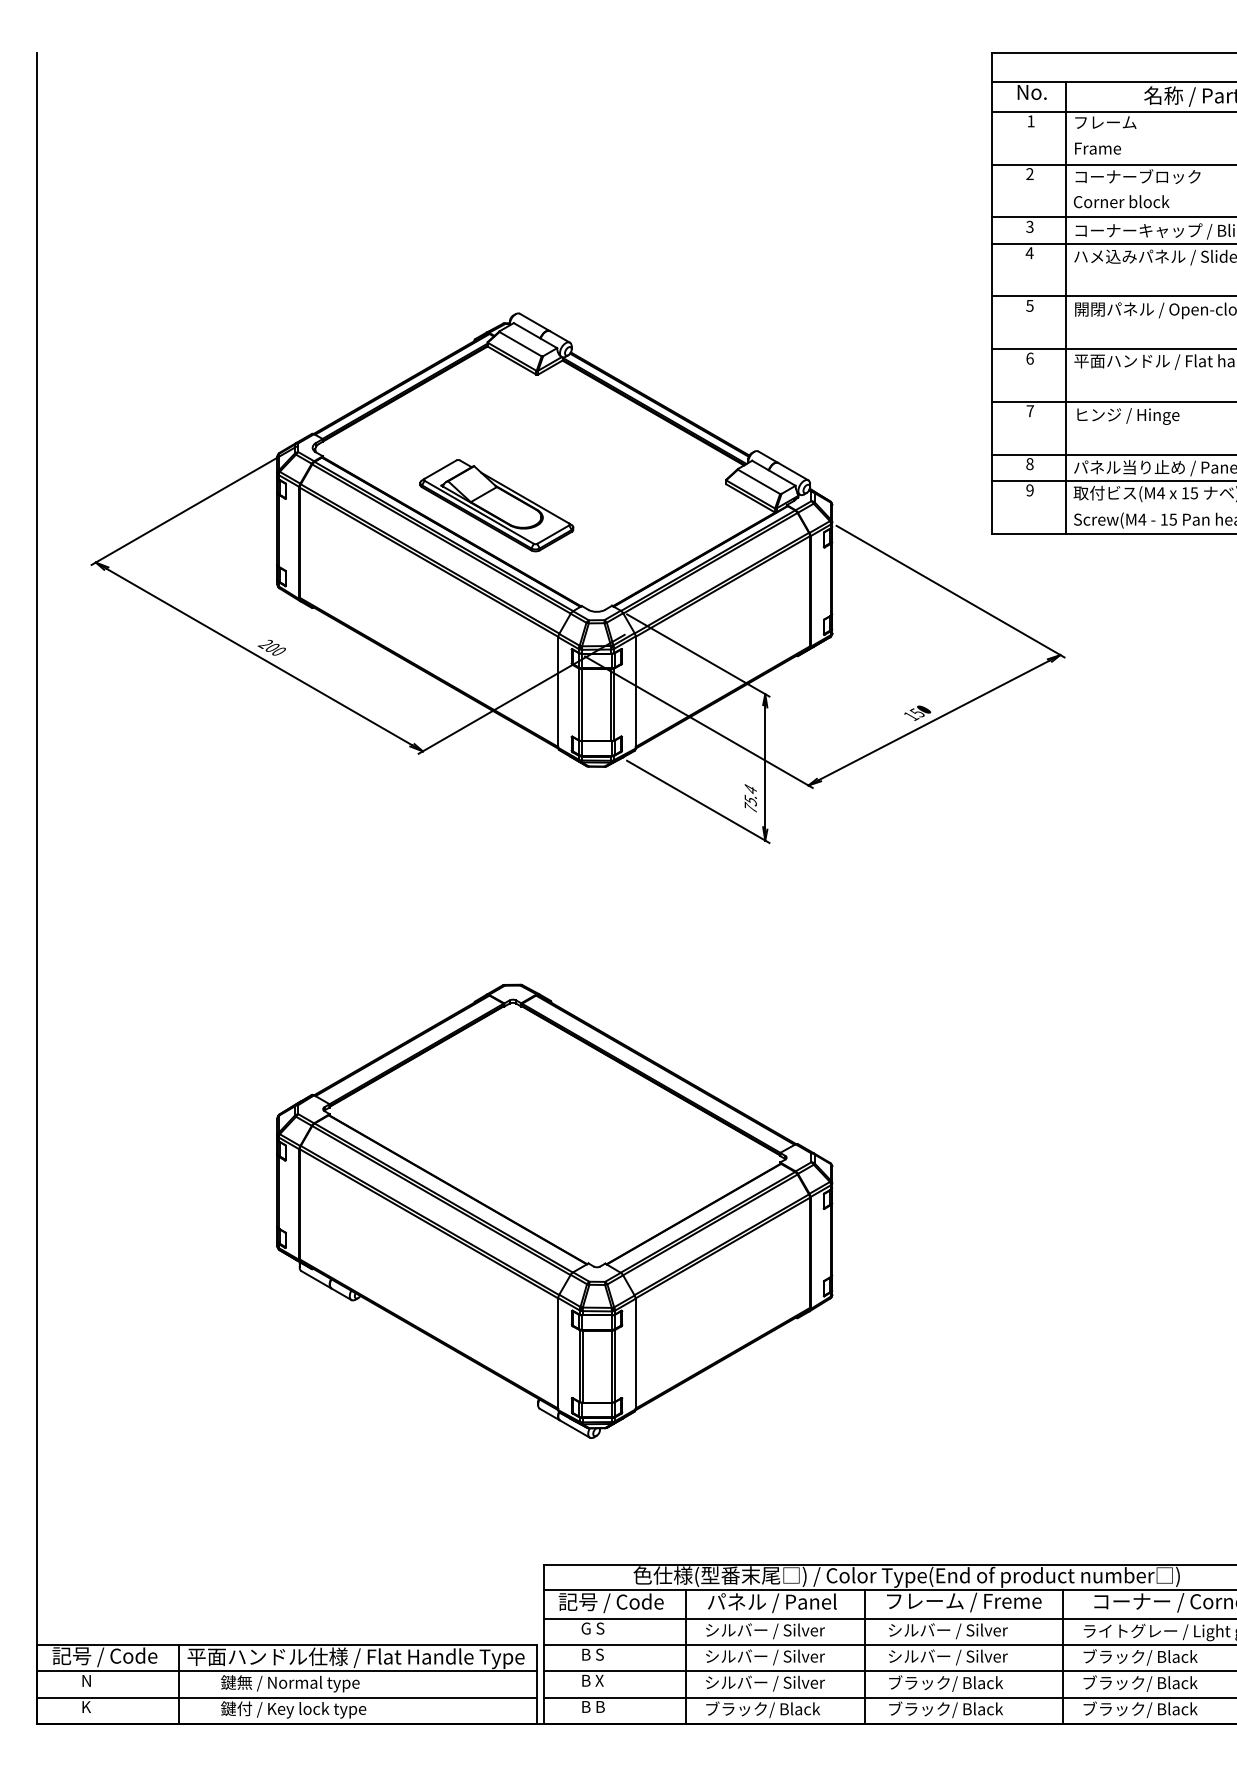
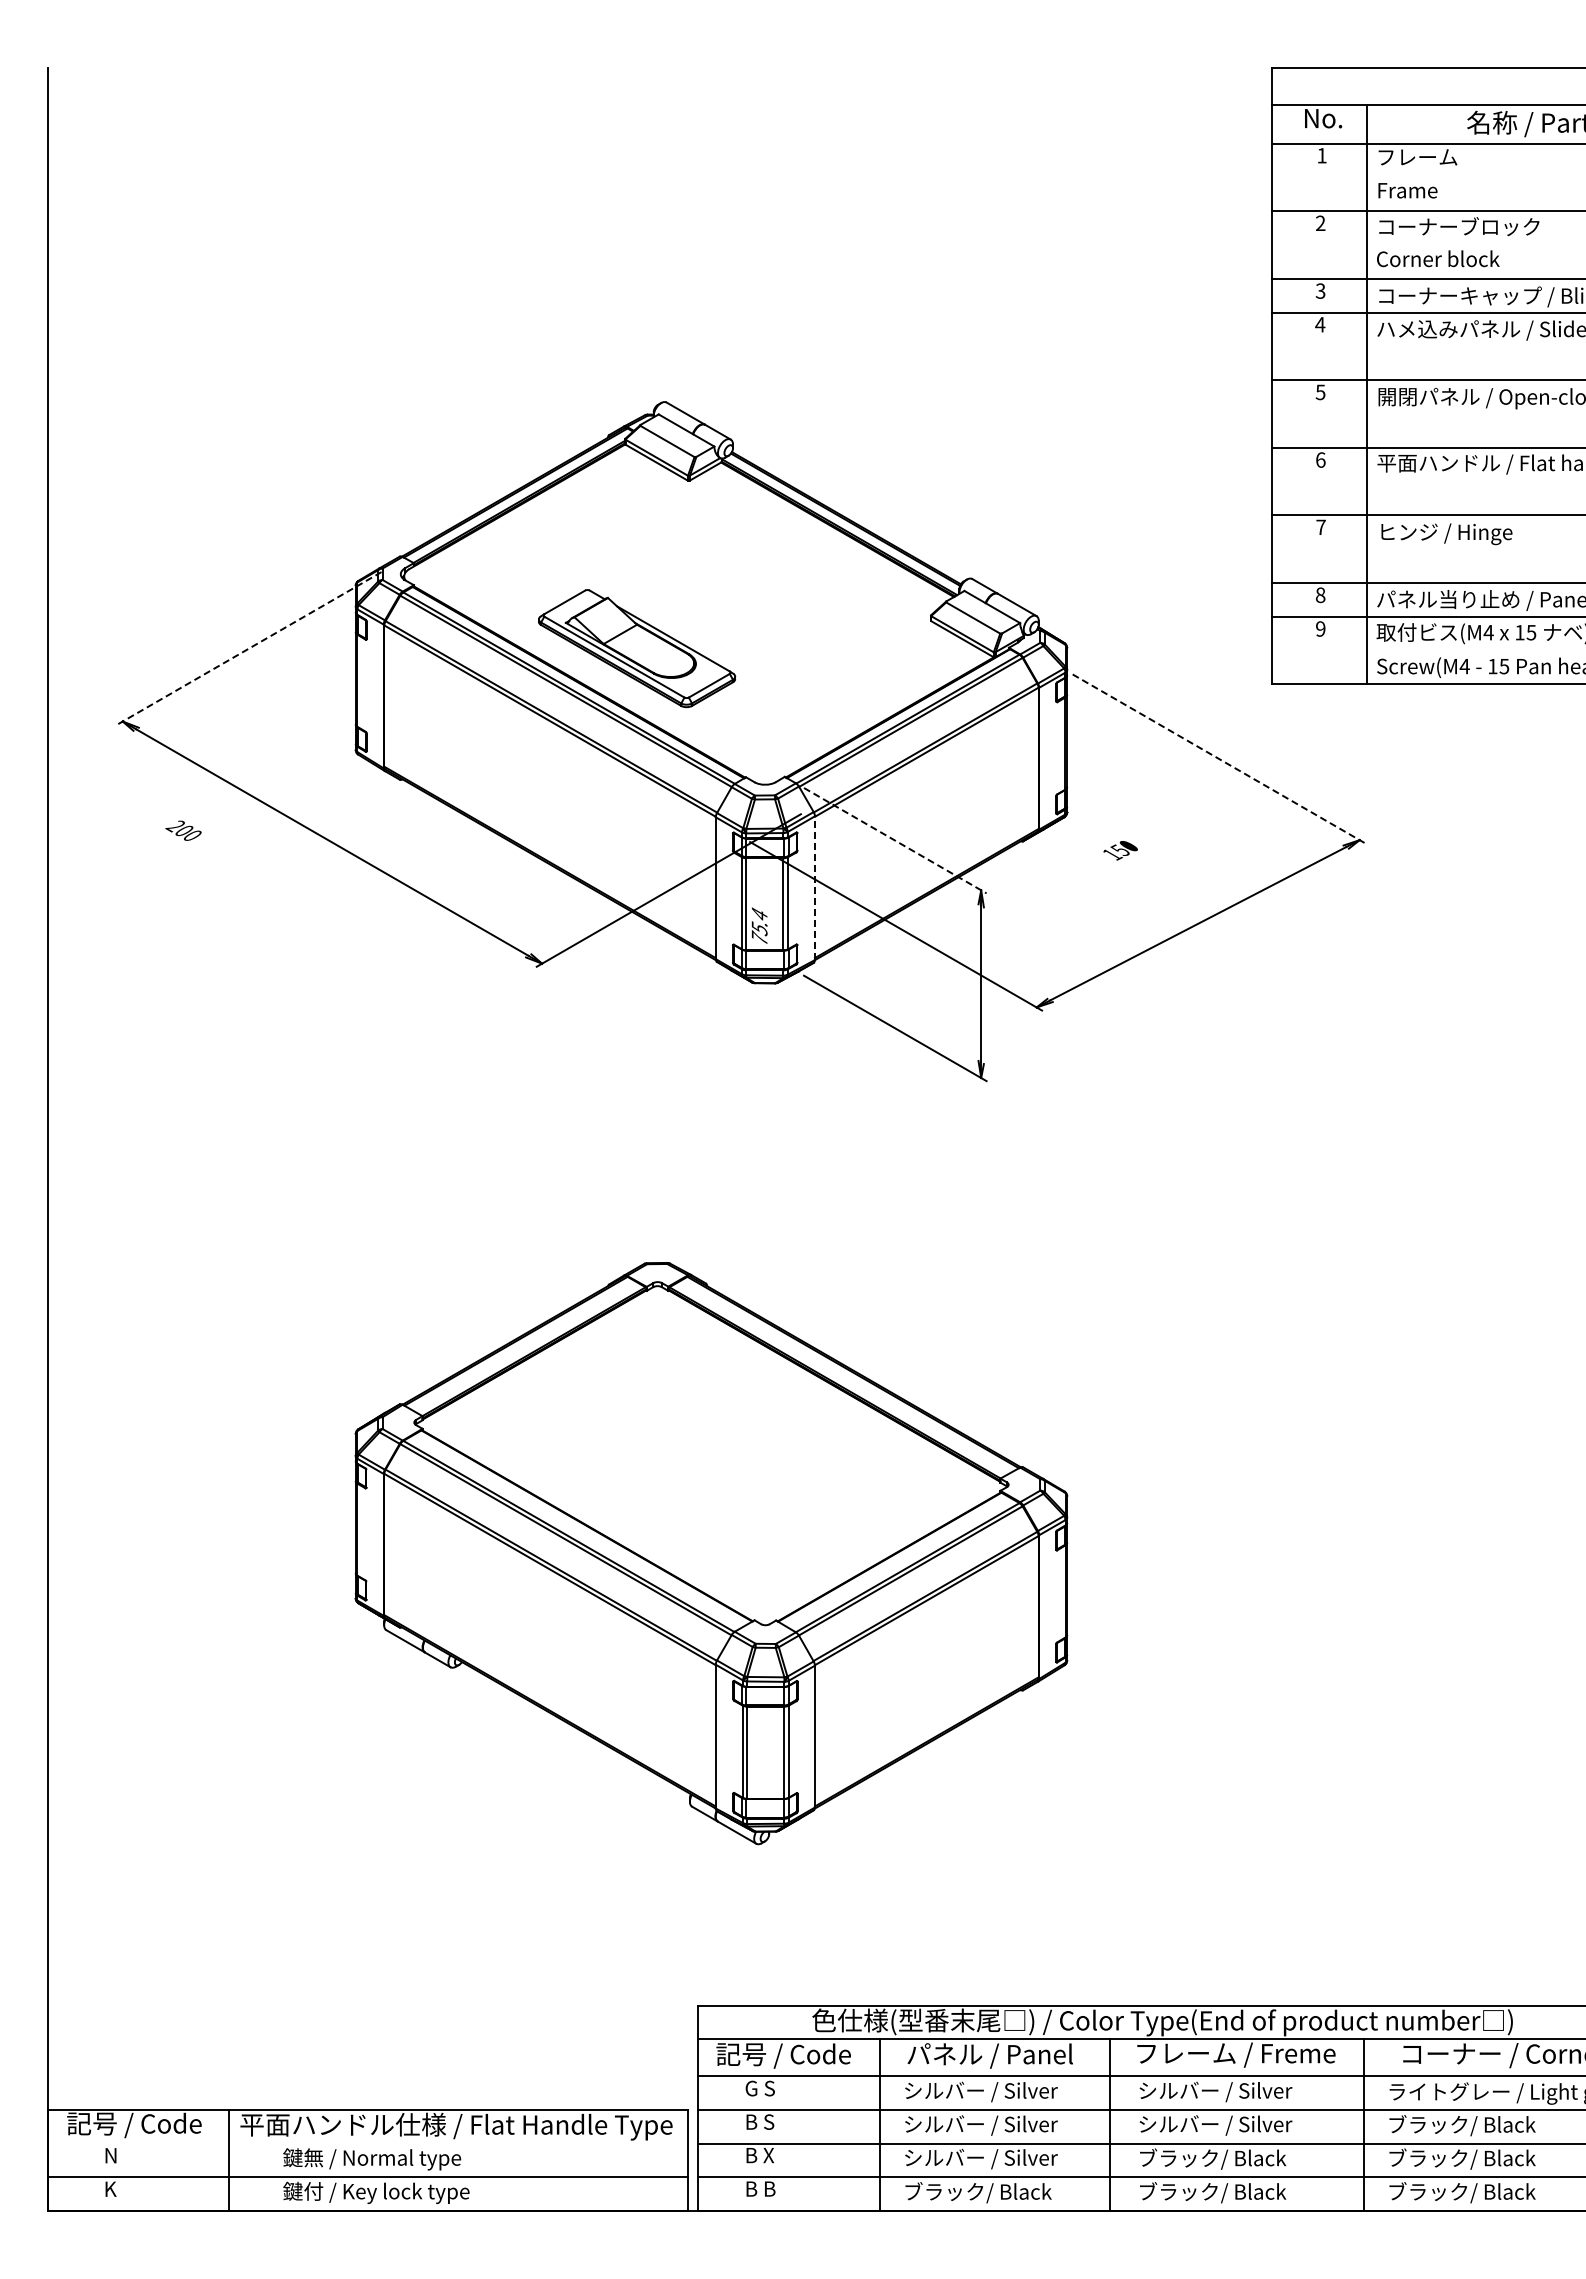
line: (194, 505) -> (249, 648), solid -> dashed
line: (950, 591) -> (1218, 758), solid -> dashed
text: (271, 647) -> (183, 830), moved
line: (698, 655) -> (895, 840), solid -> dashed
line: (635, 692) -> (814, 888), solid -> dashed
text: (917, 713) -> (1120, 850), moved
text: (750, 798) -> (759, 925), moved
line: (286, 1671) -> (367, 2143), removed

